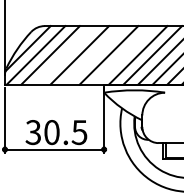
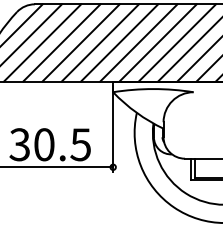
line: (65, 55) -> (62, 43), added
line: (94, 55) -> (100, 43), added
line: (123, 55) -> (138, 43), added

